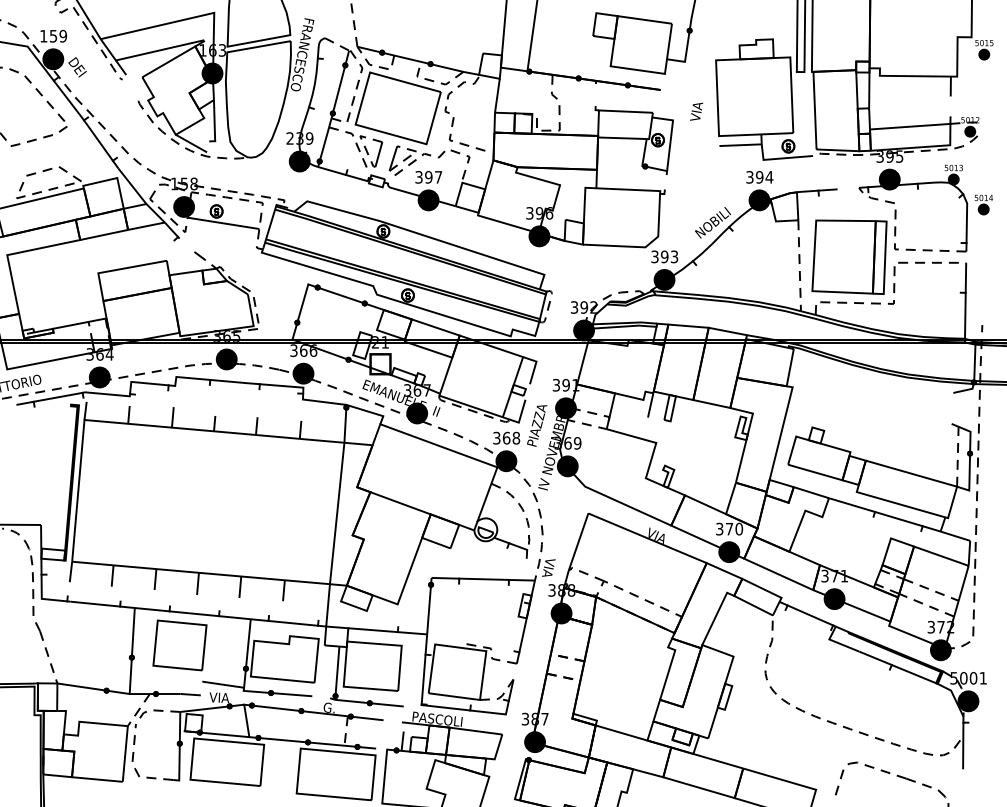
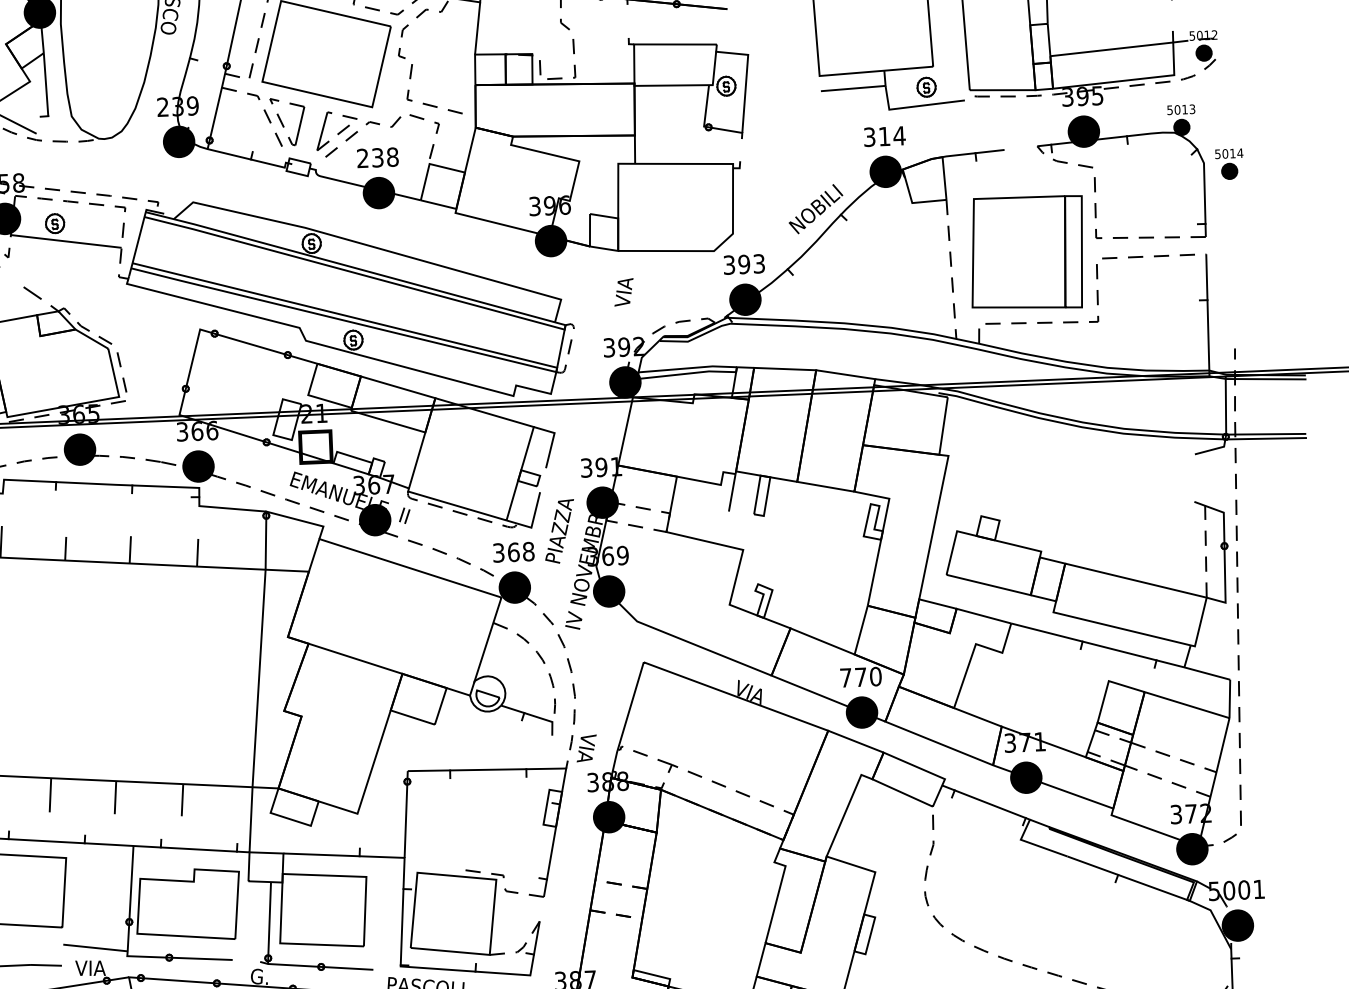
text: (696, 111) -> (623, 291), moved
text: (428, 177) -> (377, 158), 397 -> 238
text: (759, 177) -> (884, 136), 394 -> 314
text: (719, 528) -> (845, 676), 370 -> 770

